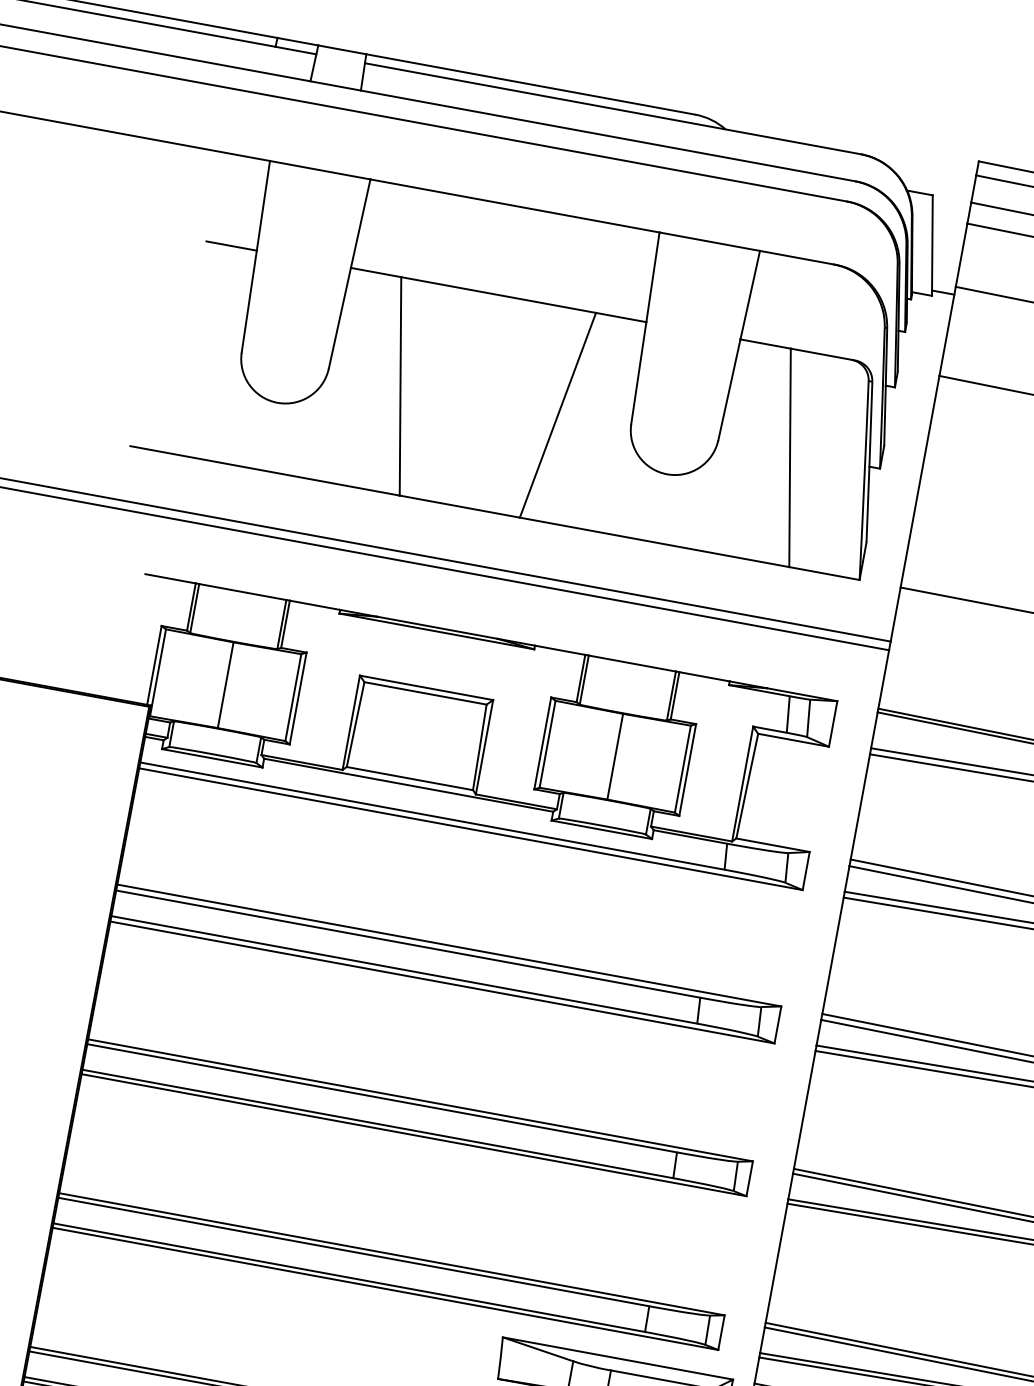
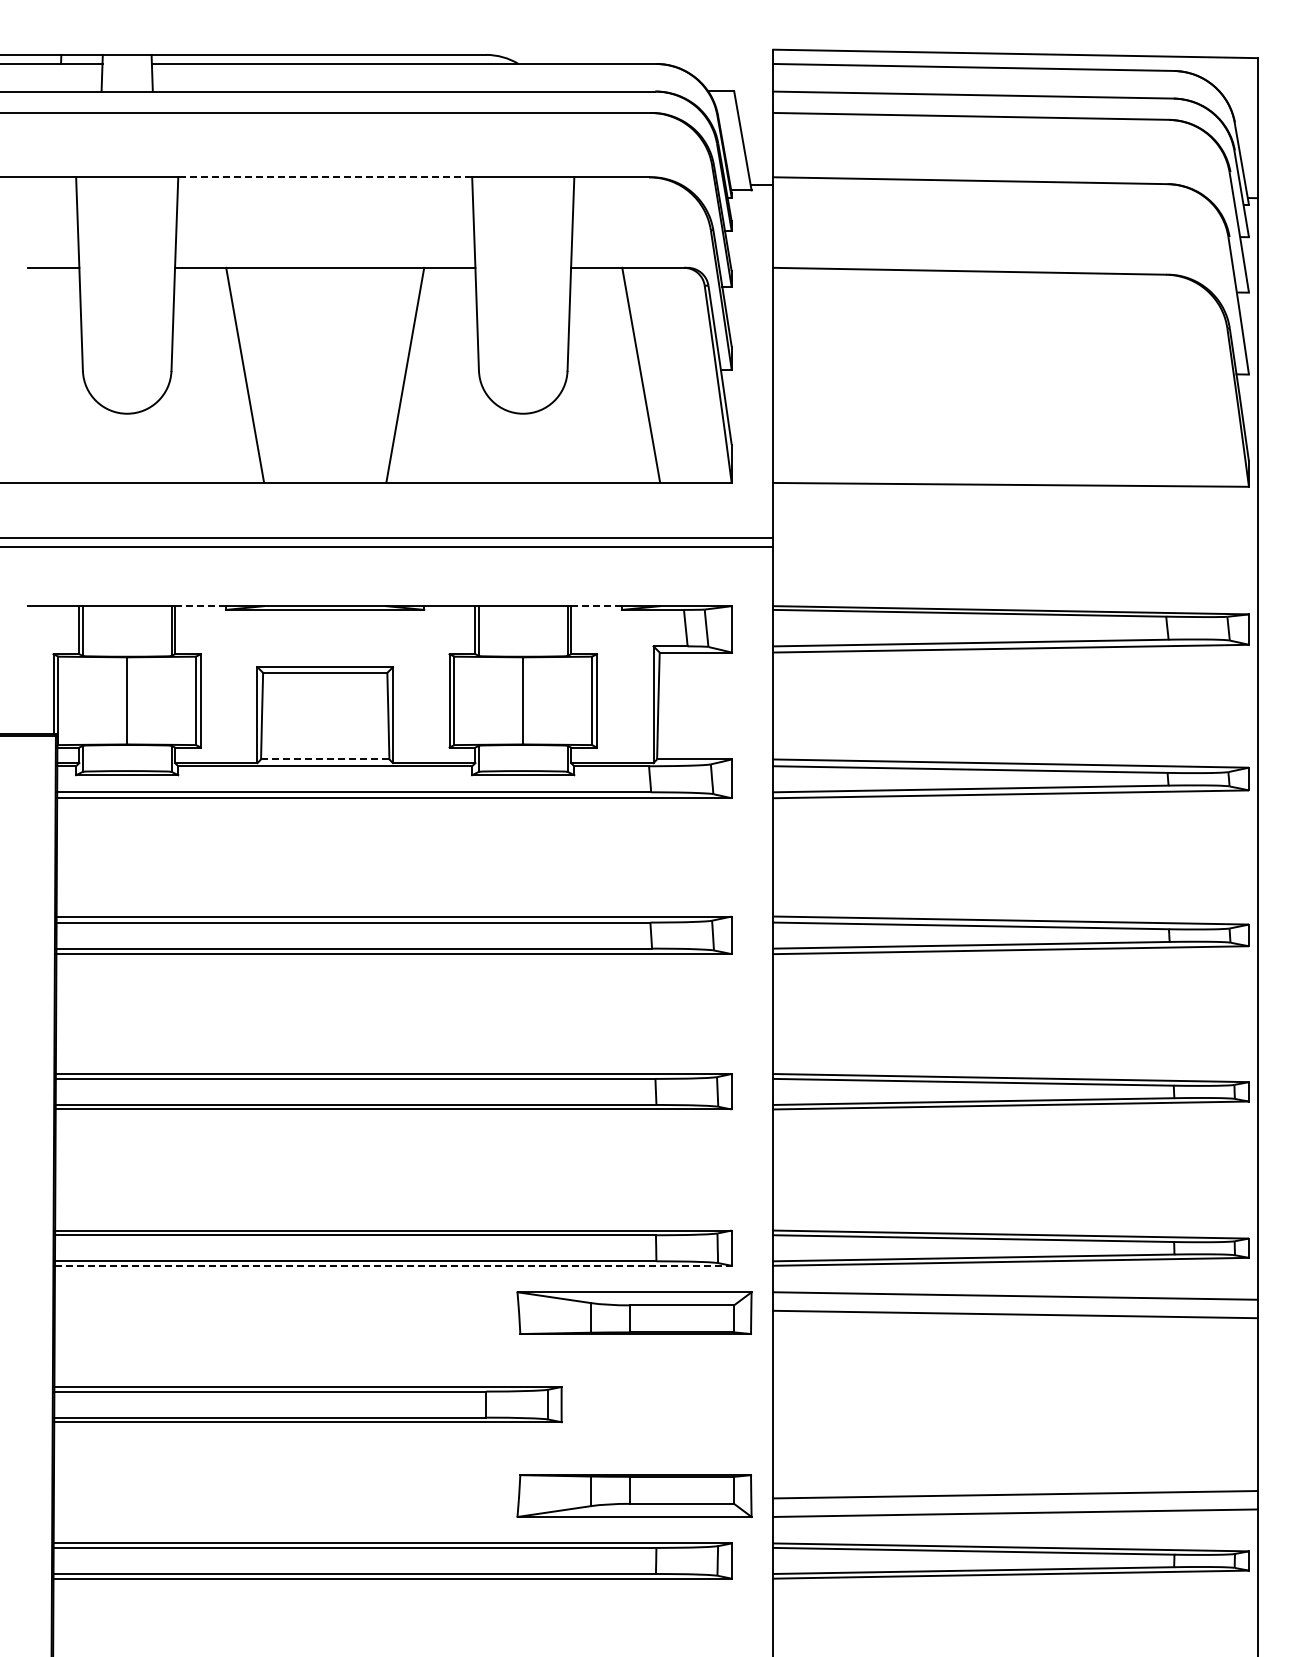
line: (515, 206) -> (325, 177), solid -> dashed
line: (314, 605) -> (200, 606), solid -> dashed
line: (704, 677) -> (596, 606), solid -> dashed
line: (410, 778) -> (325, 759), solid -> dashed
line: (385, 1288) -> (393, 1265), solid -> dashed

